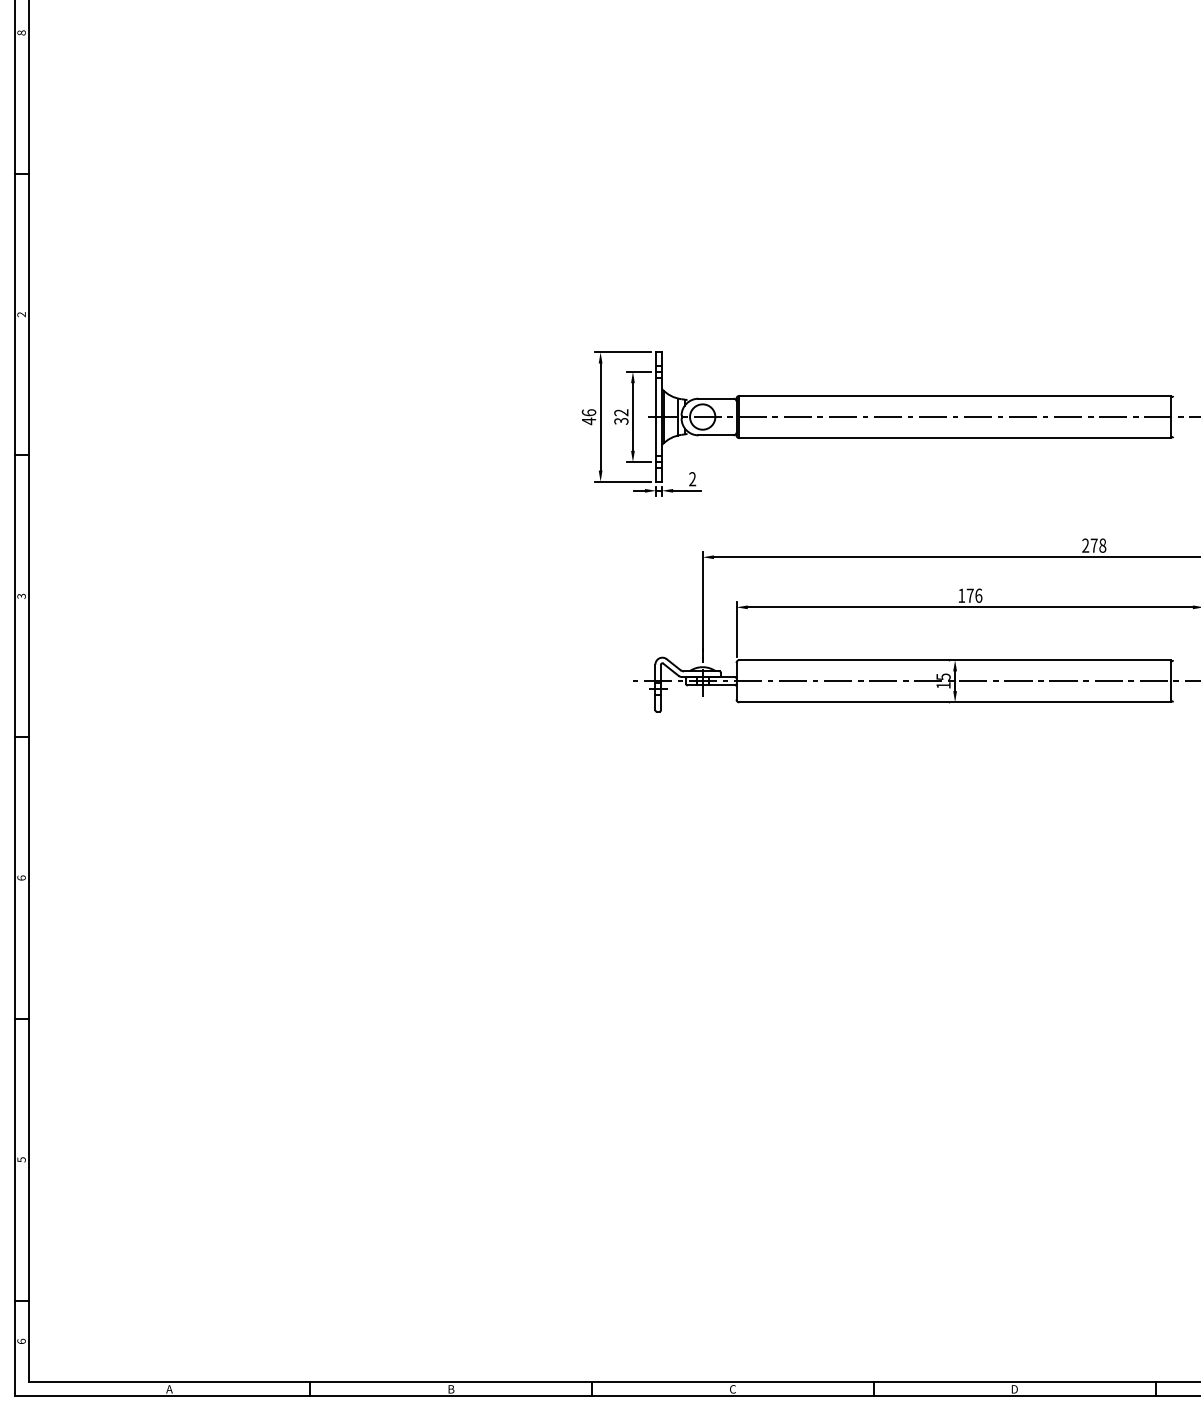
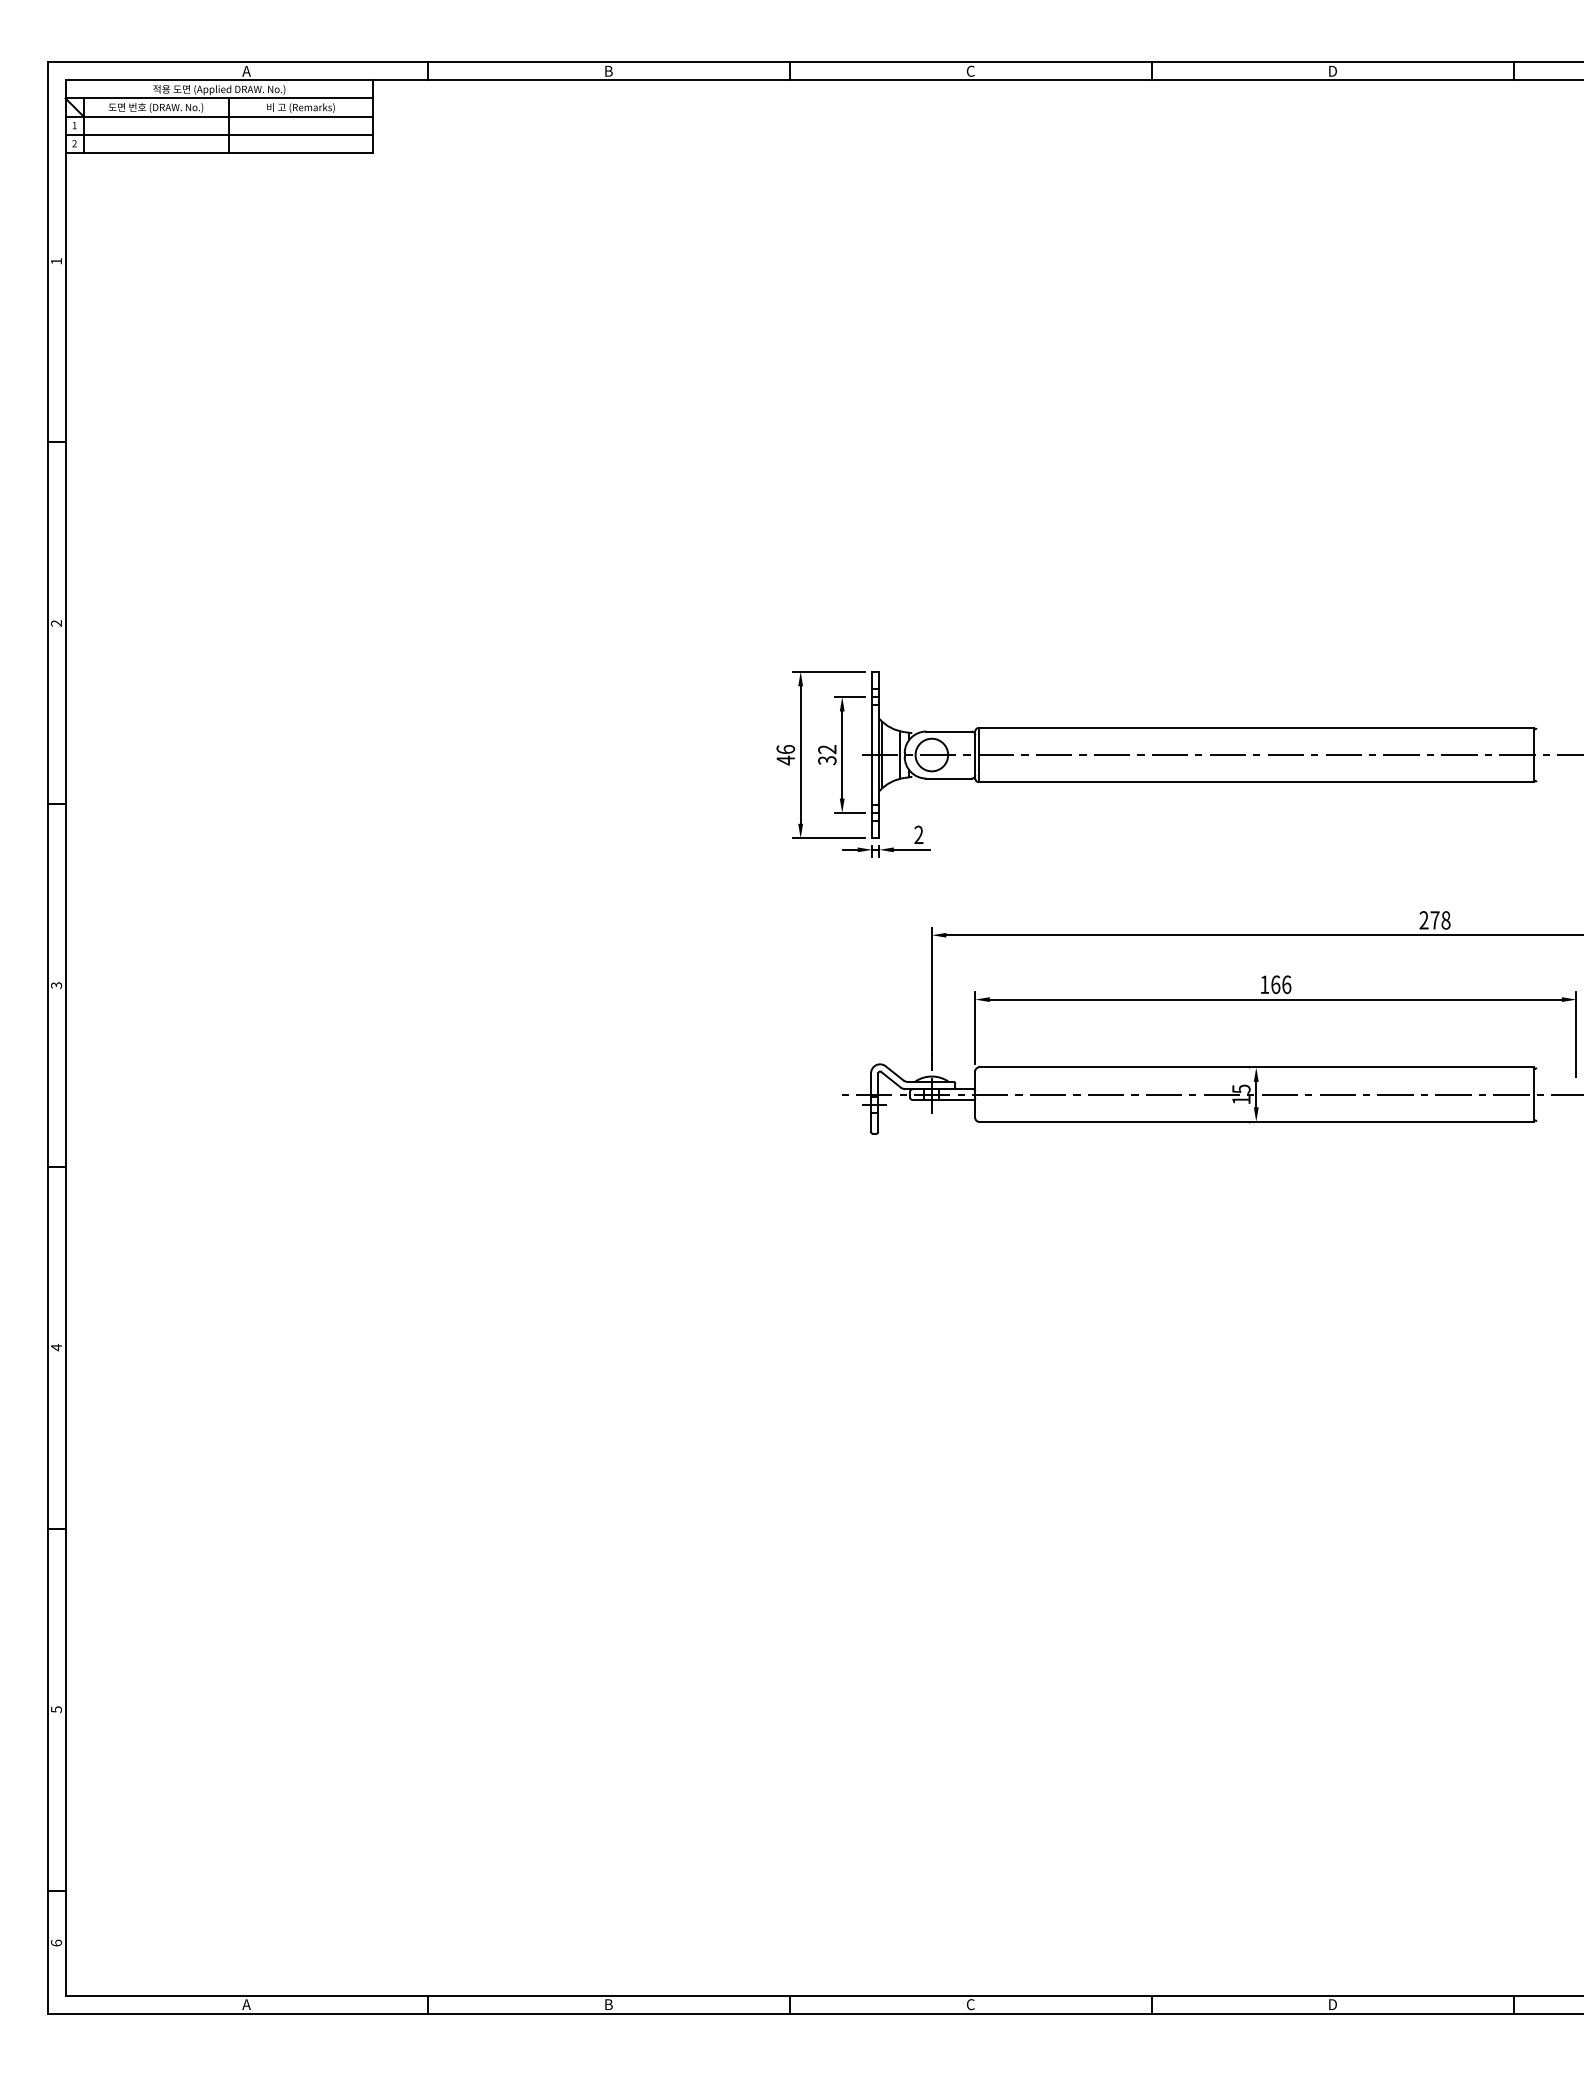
text: (21, 33) -> (56, 261), 8 -> 1
text: (970, 595) -> (1275, 984), 176 -> 166
text: (21, 878) -> (56, 1347), 6 -> 4

